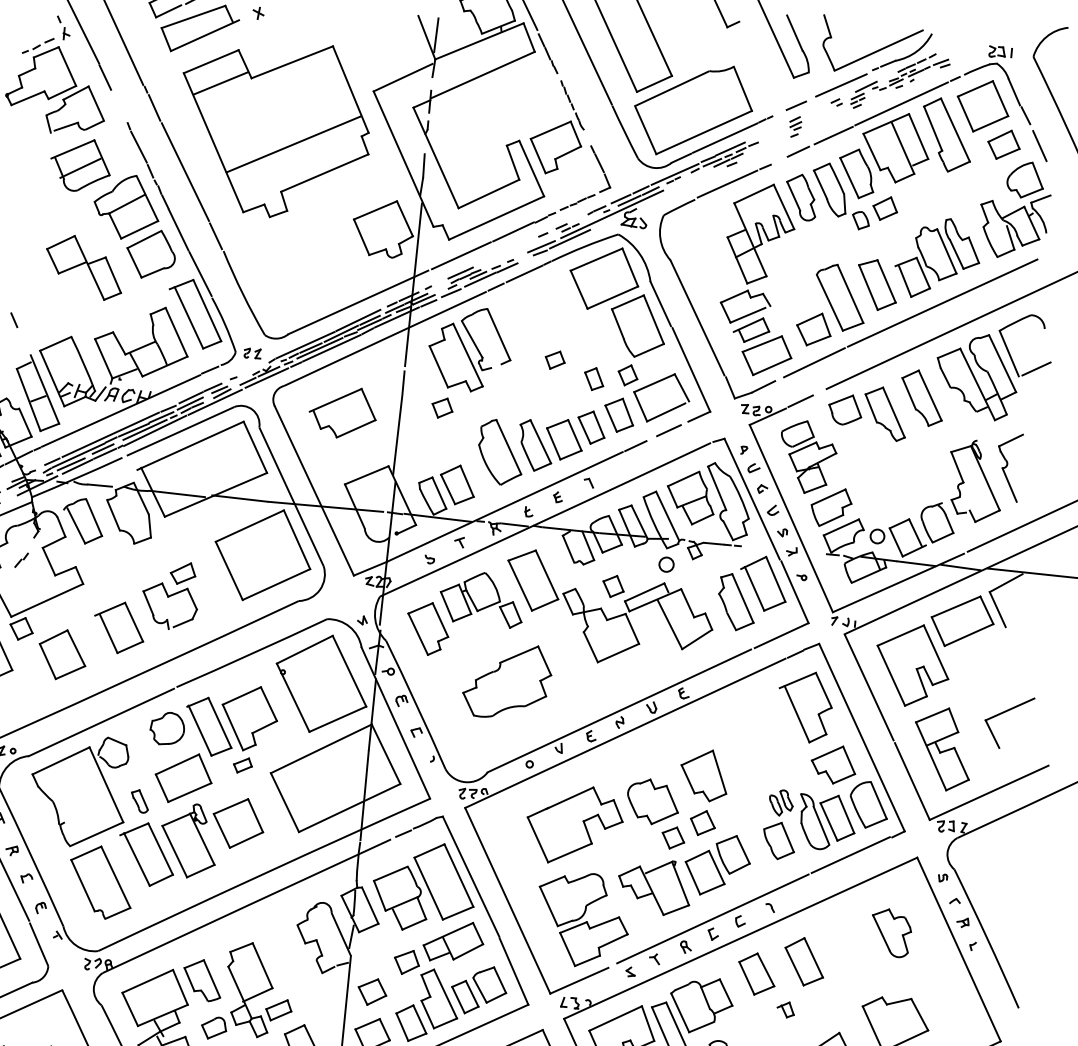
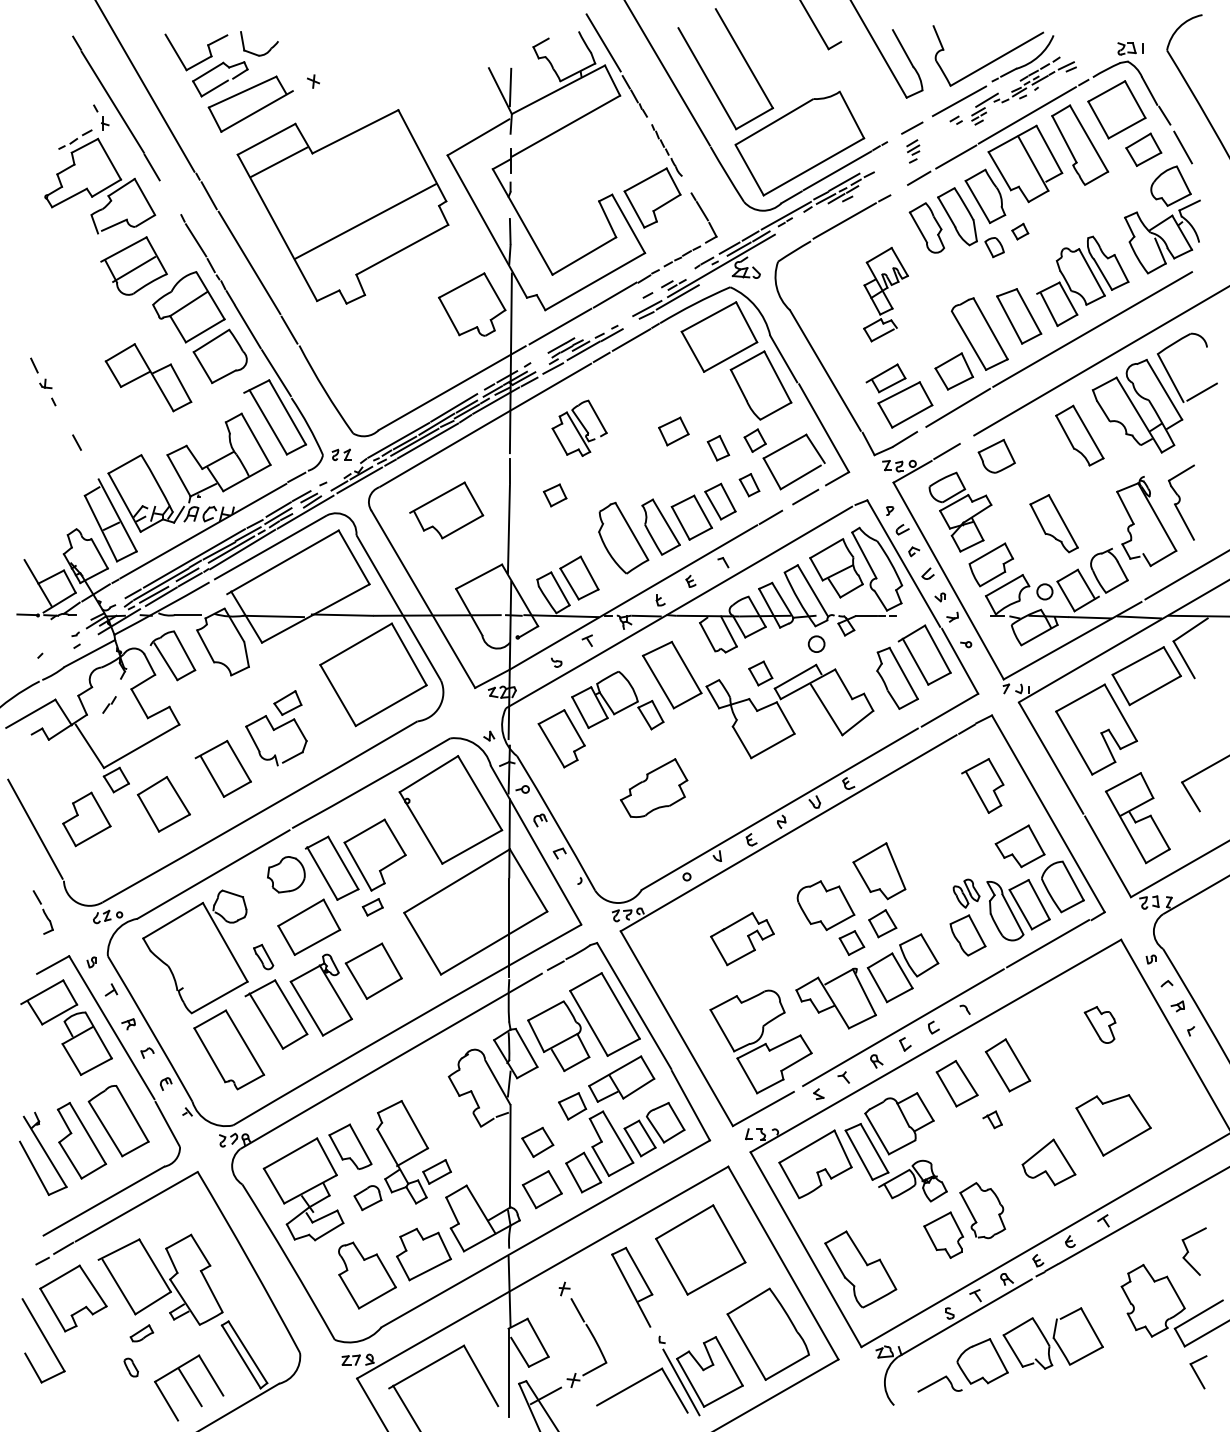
part: (885, 208) -> (1020, 231), size x0.6
part: (758, 254) -> (885, 294), size x0.6
part: (470, 349) -> (579, 428), size x0.6
part: (554, 360) -> (673, 431), size x1.4
part: (884, 413) -> (1053, 523), moved
part: (619, 414) -> (749, 484), size x0.6
part: (506, 680) -> (653, 787), size x0.7
part: (804, 706) -> (982, 785), size x0.7
part: (574, 824) -> (742, 938), size x0.6
part: (890, 932) -> (1099, 1024), size x0.7

